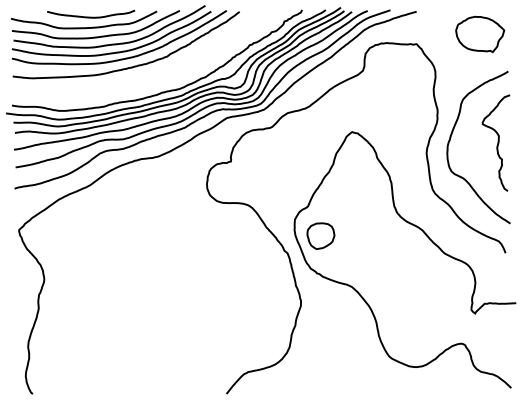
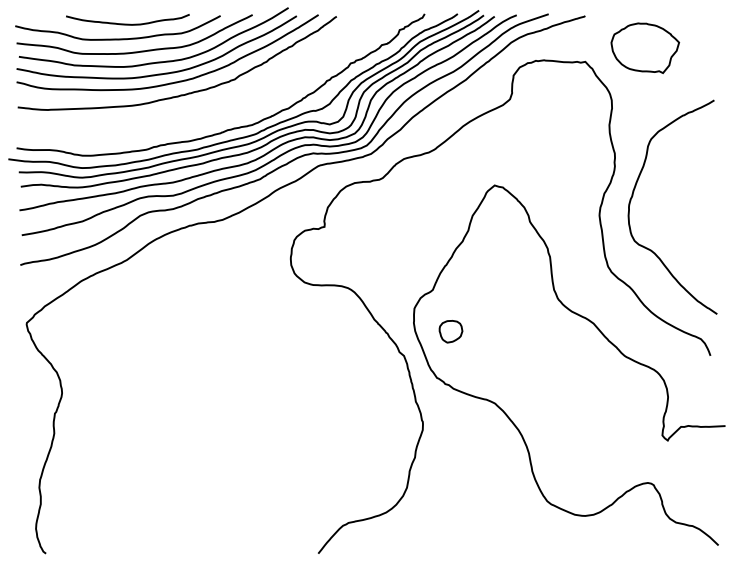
part: (480, 33) -> (645, 46), moved
curve: (497, 142) -> (699, 200), removed
part: (320, 235) -> (450, 330), size x0.6

